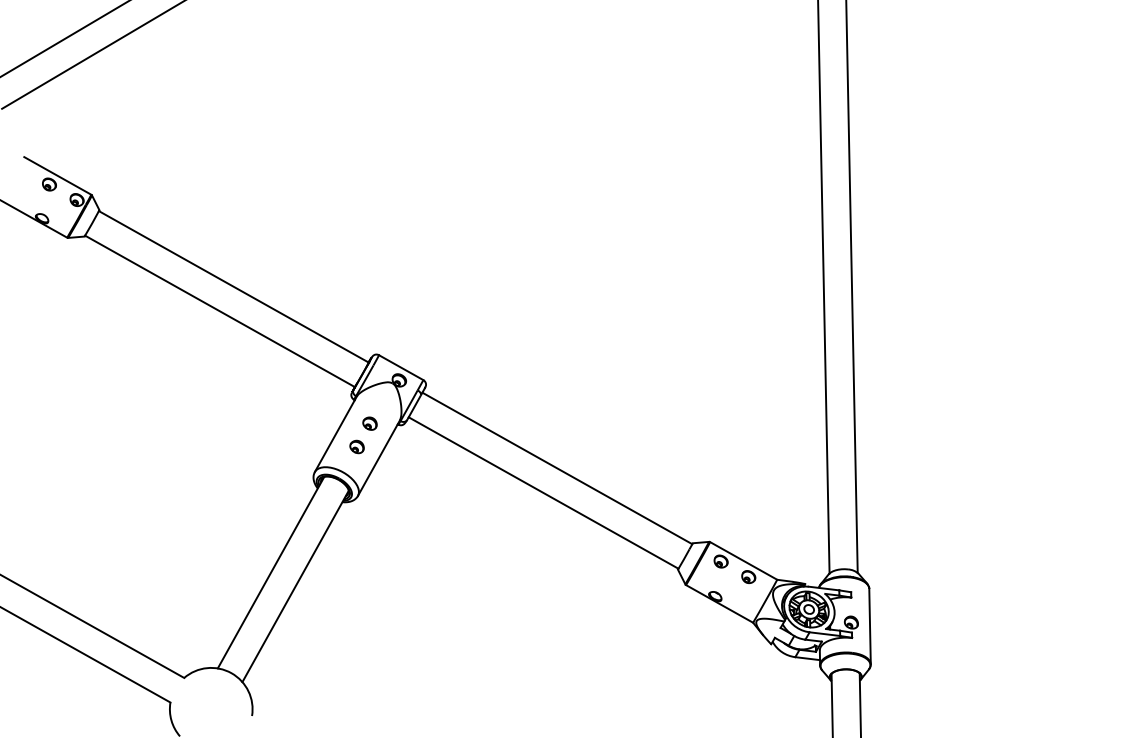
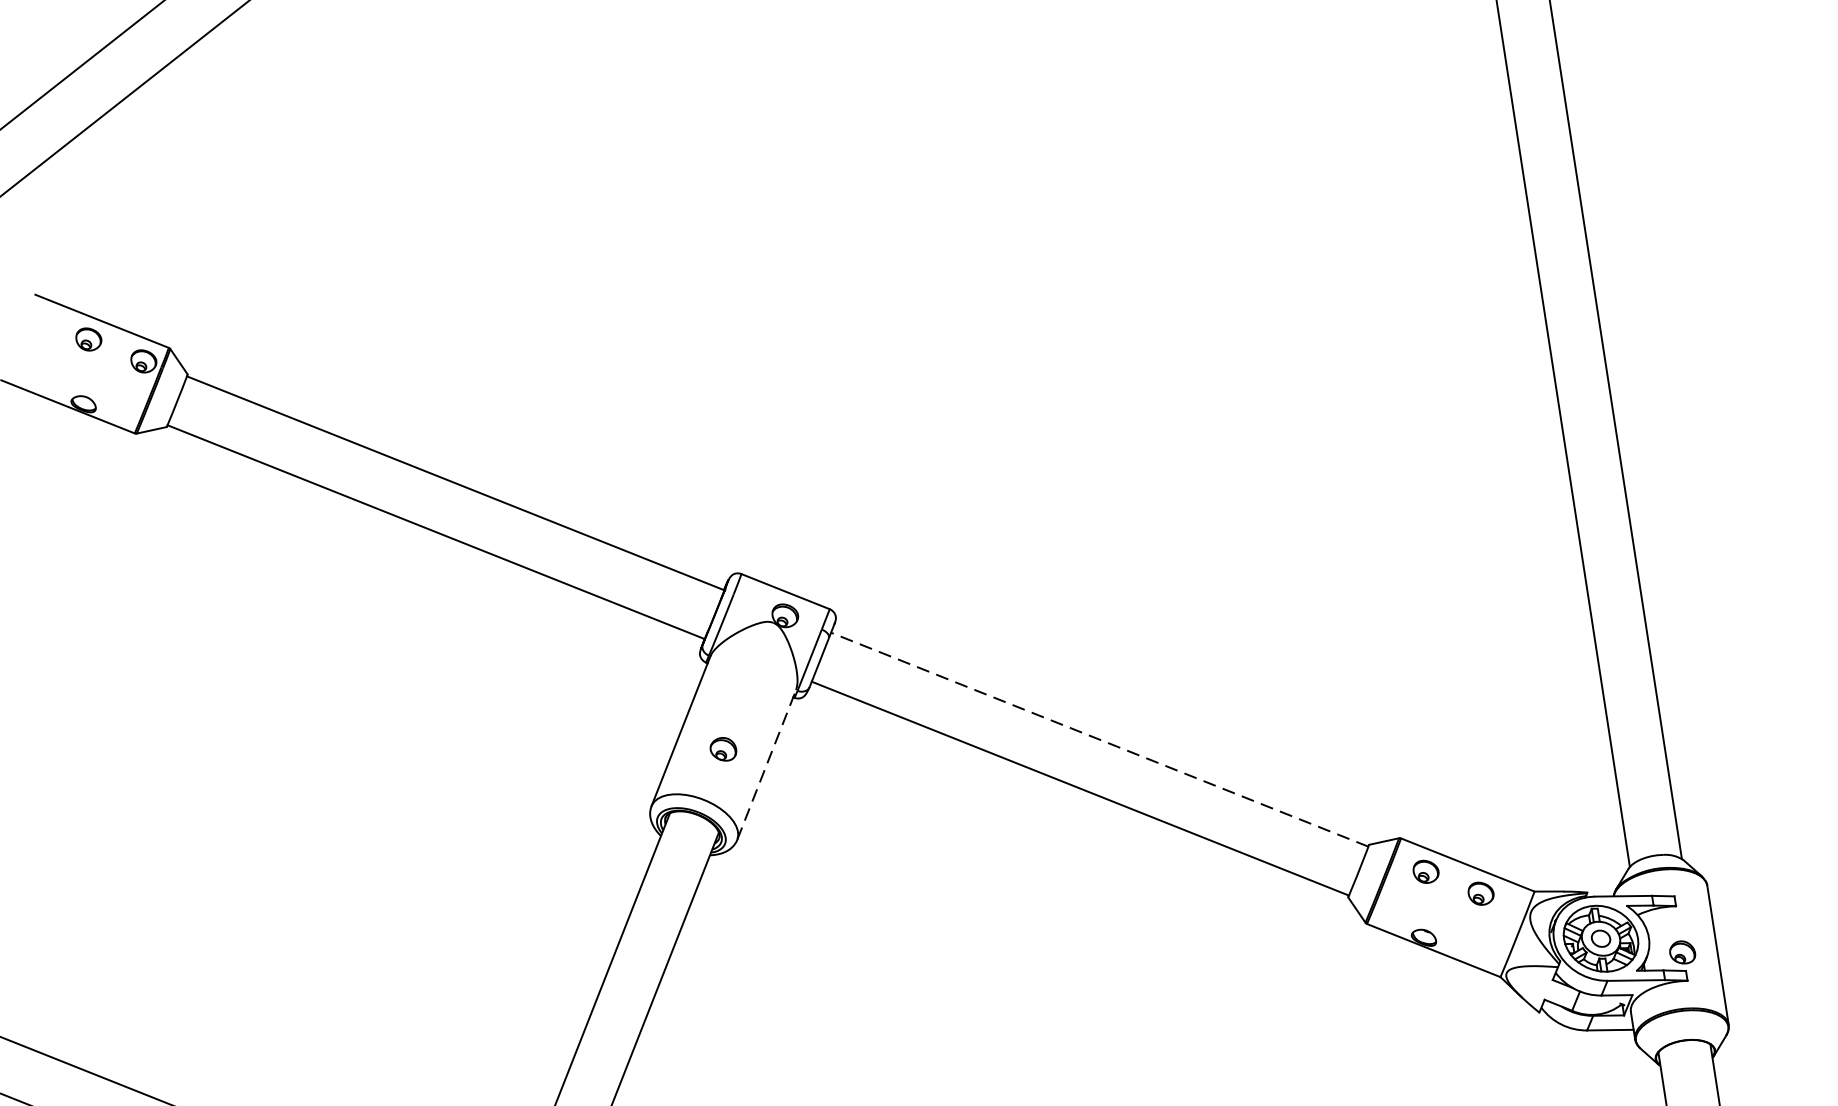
part: (369, 423) -> (740, 702), removed
line: (379, 457) -> (767, 763), solid -> dashed
line: (557, 468) -> (1100, 739), solid -> dashed

